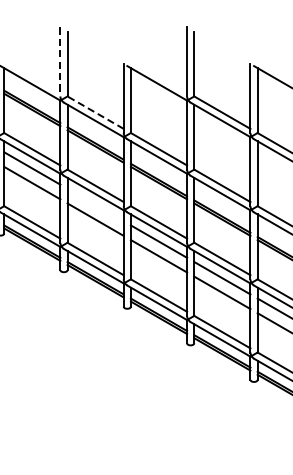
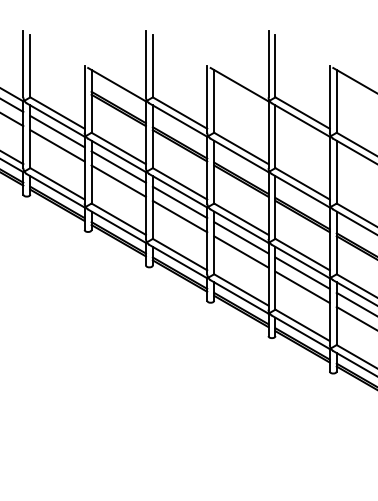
line: (59, 62) -> (145, 64), dashed -> solid
line: (95, 112) -> (179, 112), dashed -> solid
line: (95, 205) -> (179, 202), added

